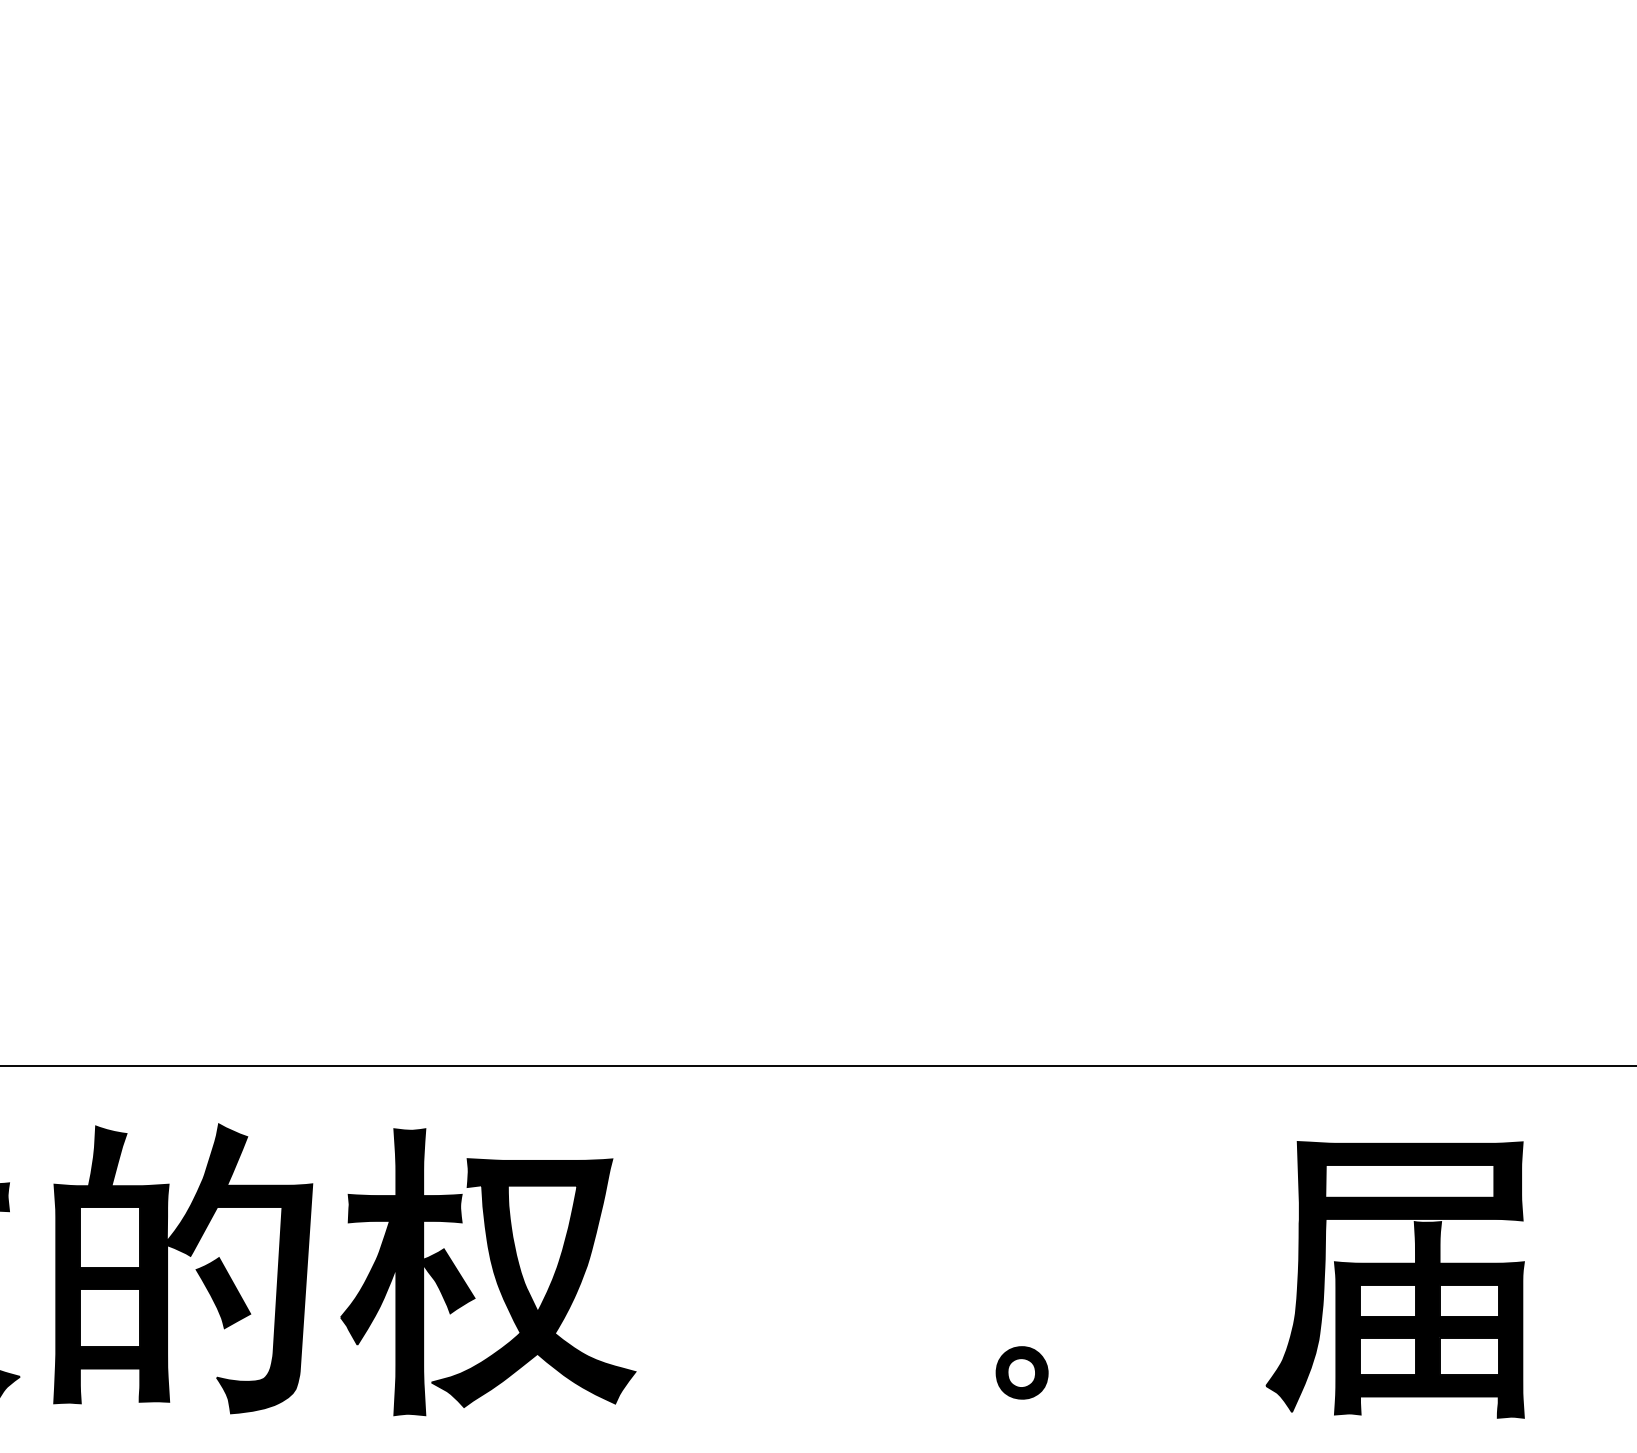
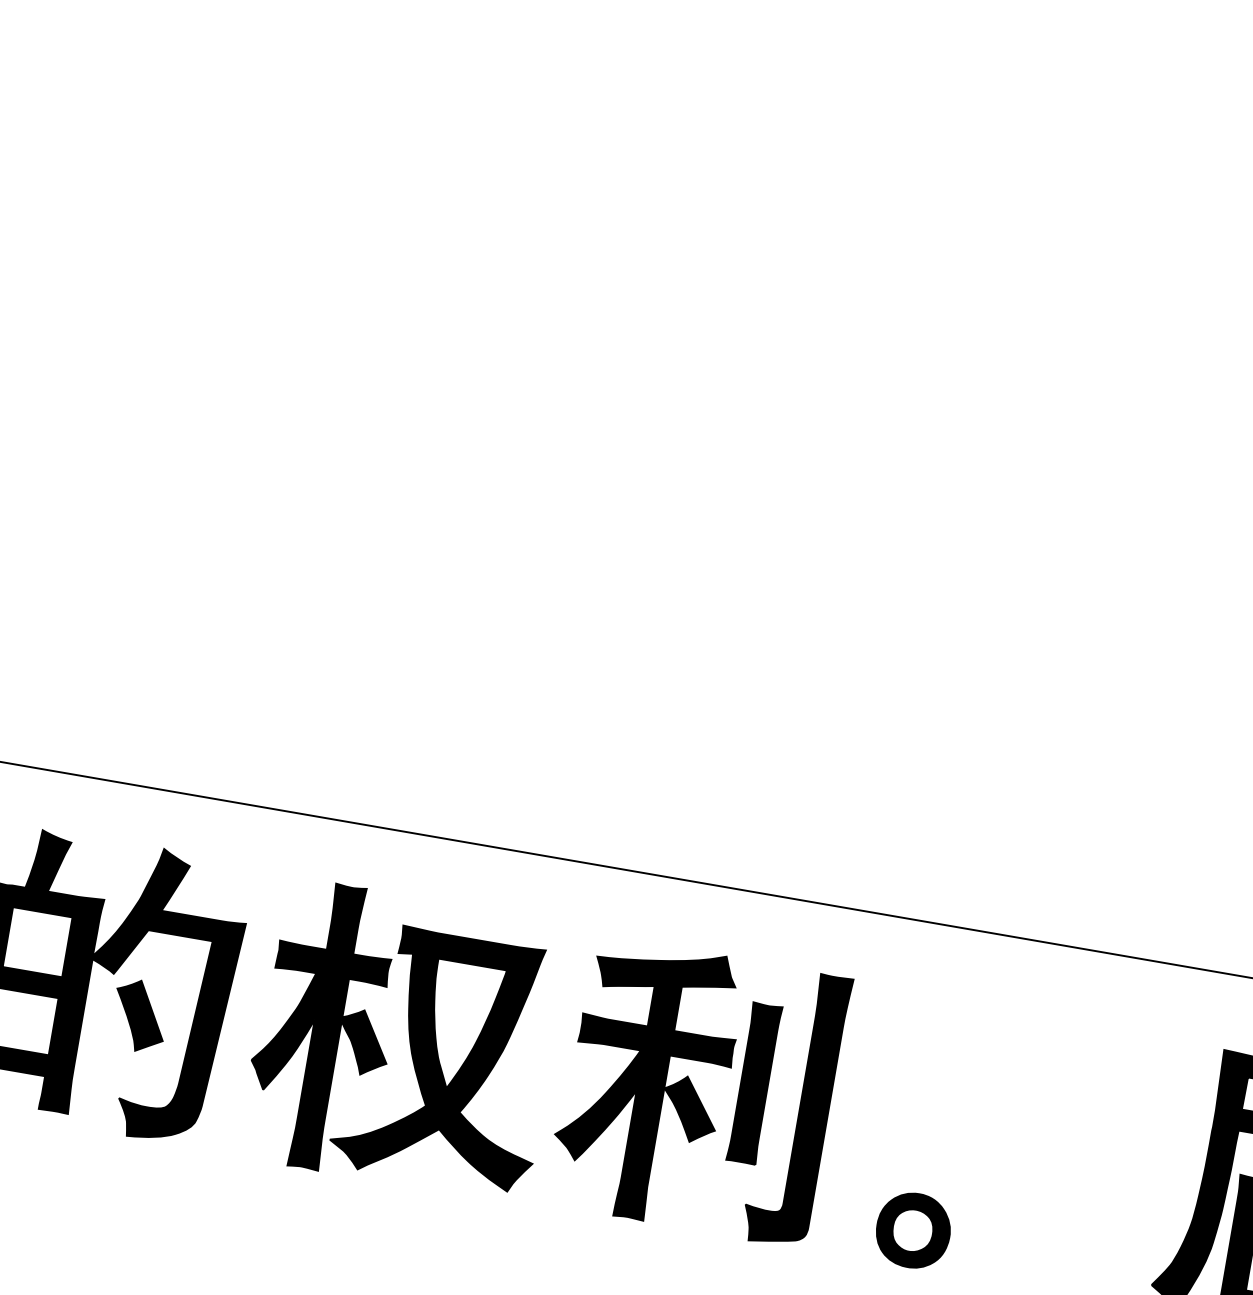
part: (786, 1272) -> (698, 1091), added
part: (1021, 1372) -> (912, 1230), size x1.43

